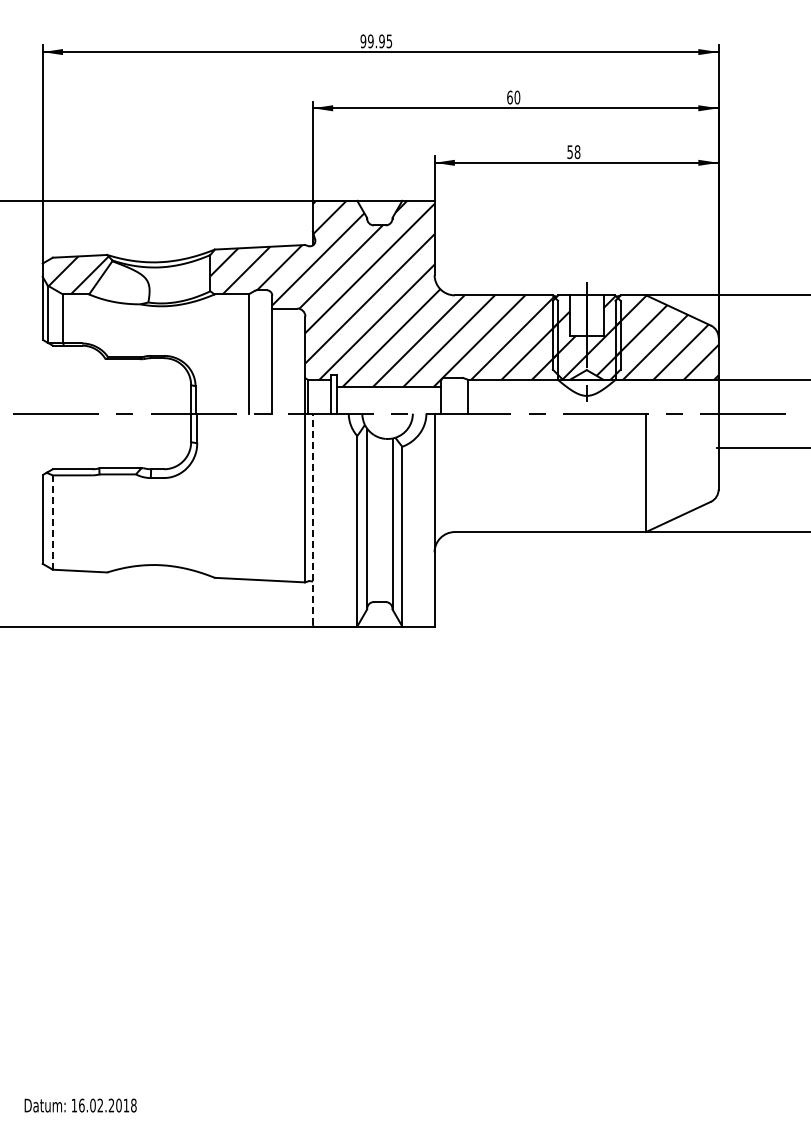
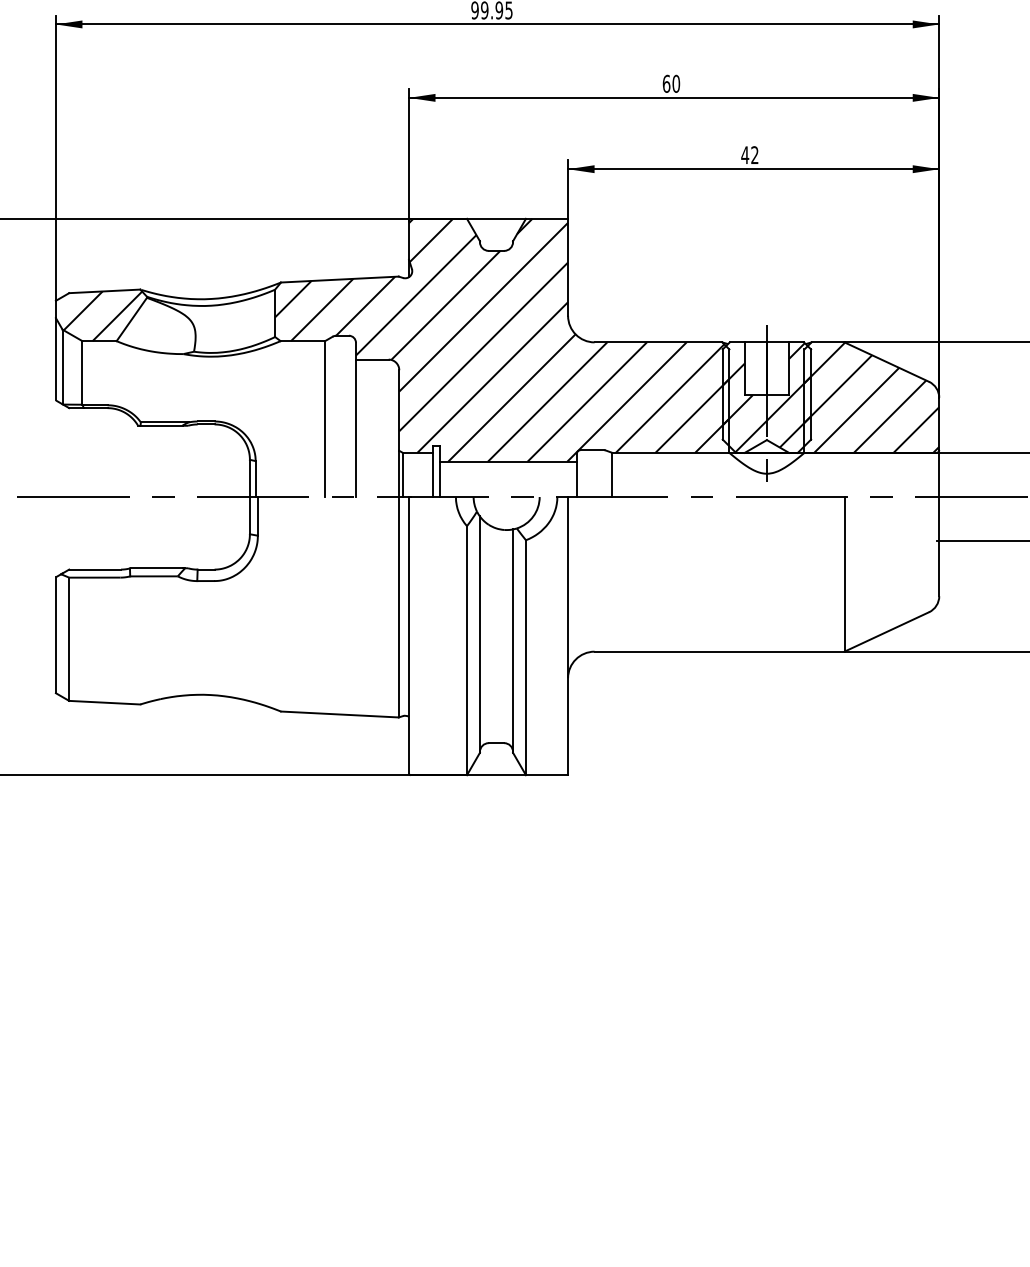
text: (573, 152) -> (749, 155), 58 -> 42
line: (312, 519) -> (408, 635), dashed -> solid
line: (52, 522) -> (68, 639), dashed -> solid

